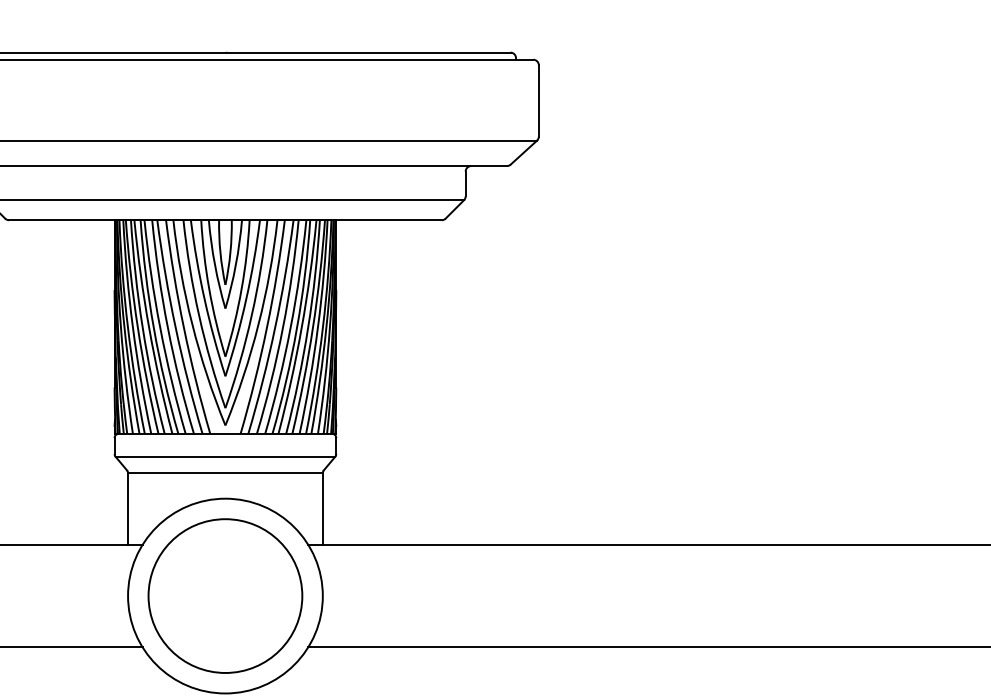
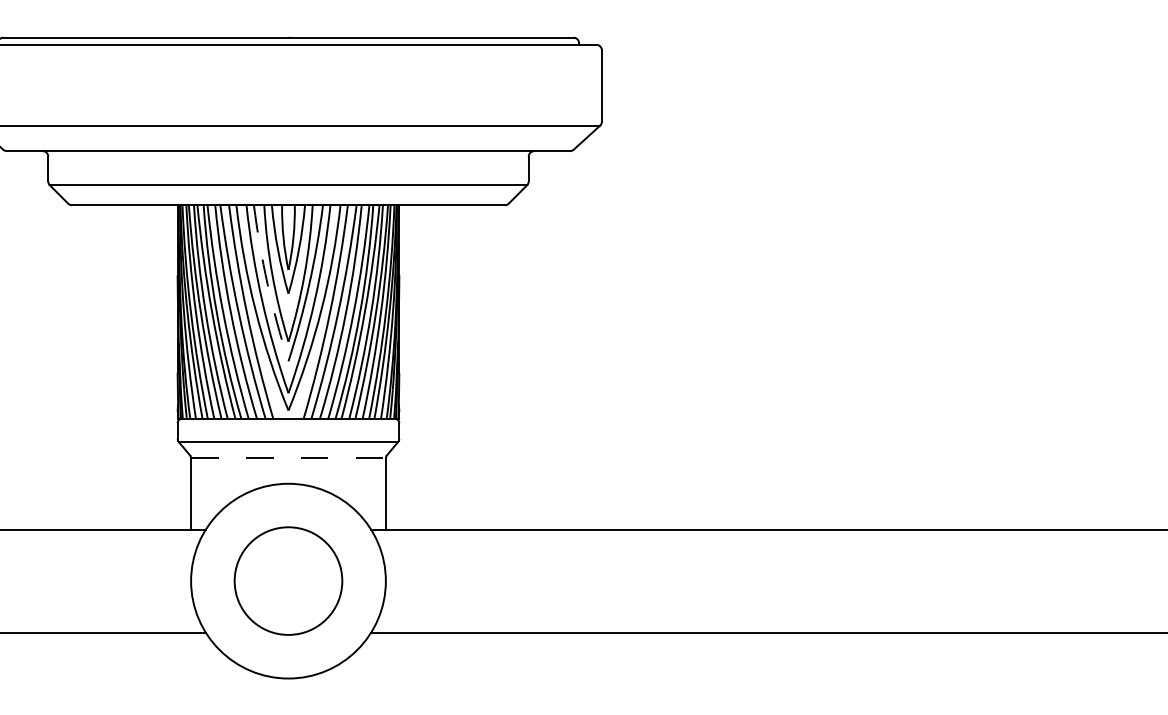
arc: (204, 299) -> (267, 284), solid -> dashed
line: (225, 473) -> (288, 458), solid -> dashed
circle: (225, 595) -> (288, 580), size x0.7

